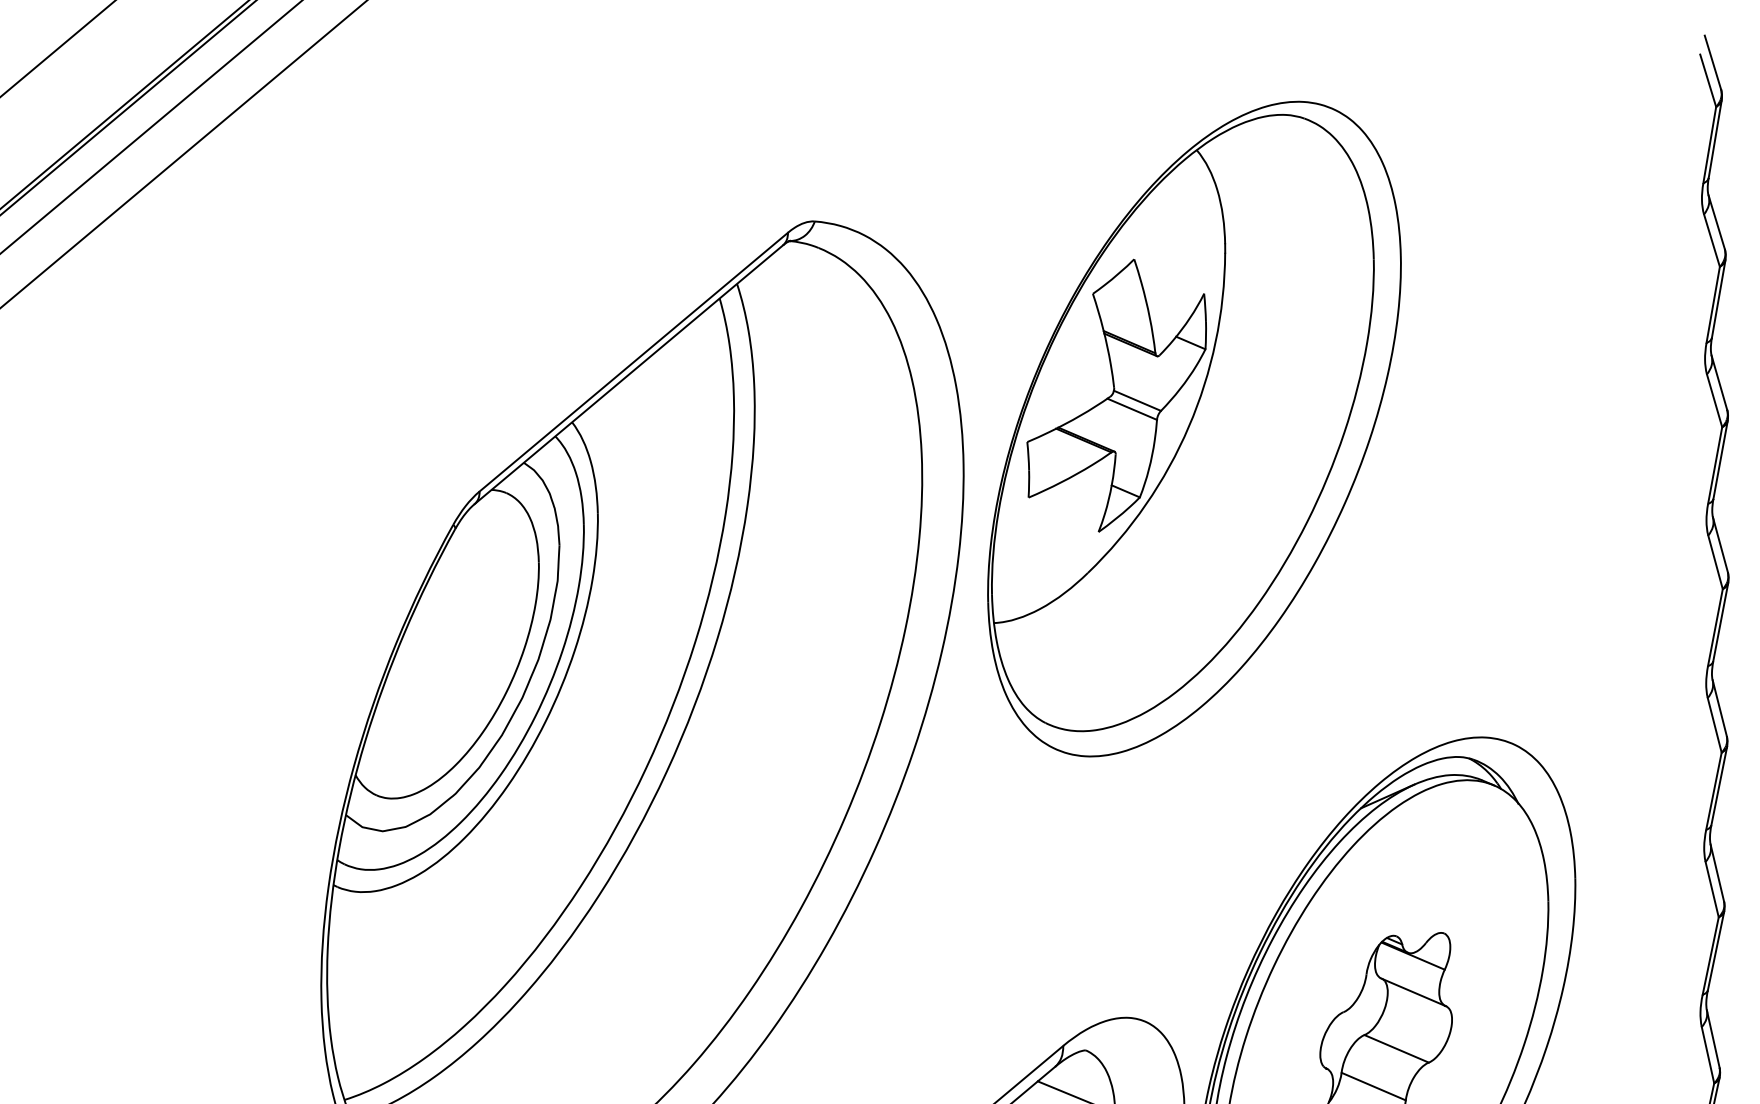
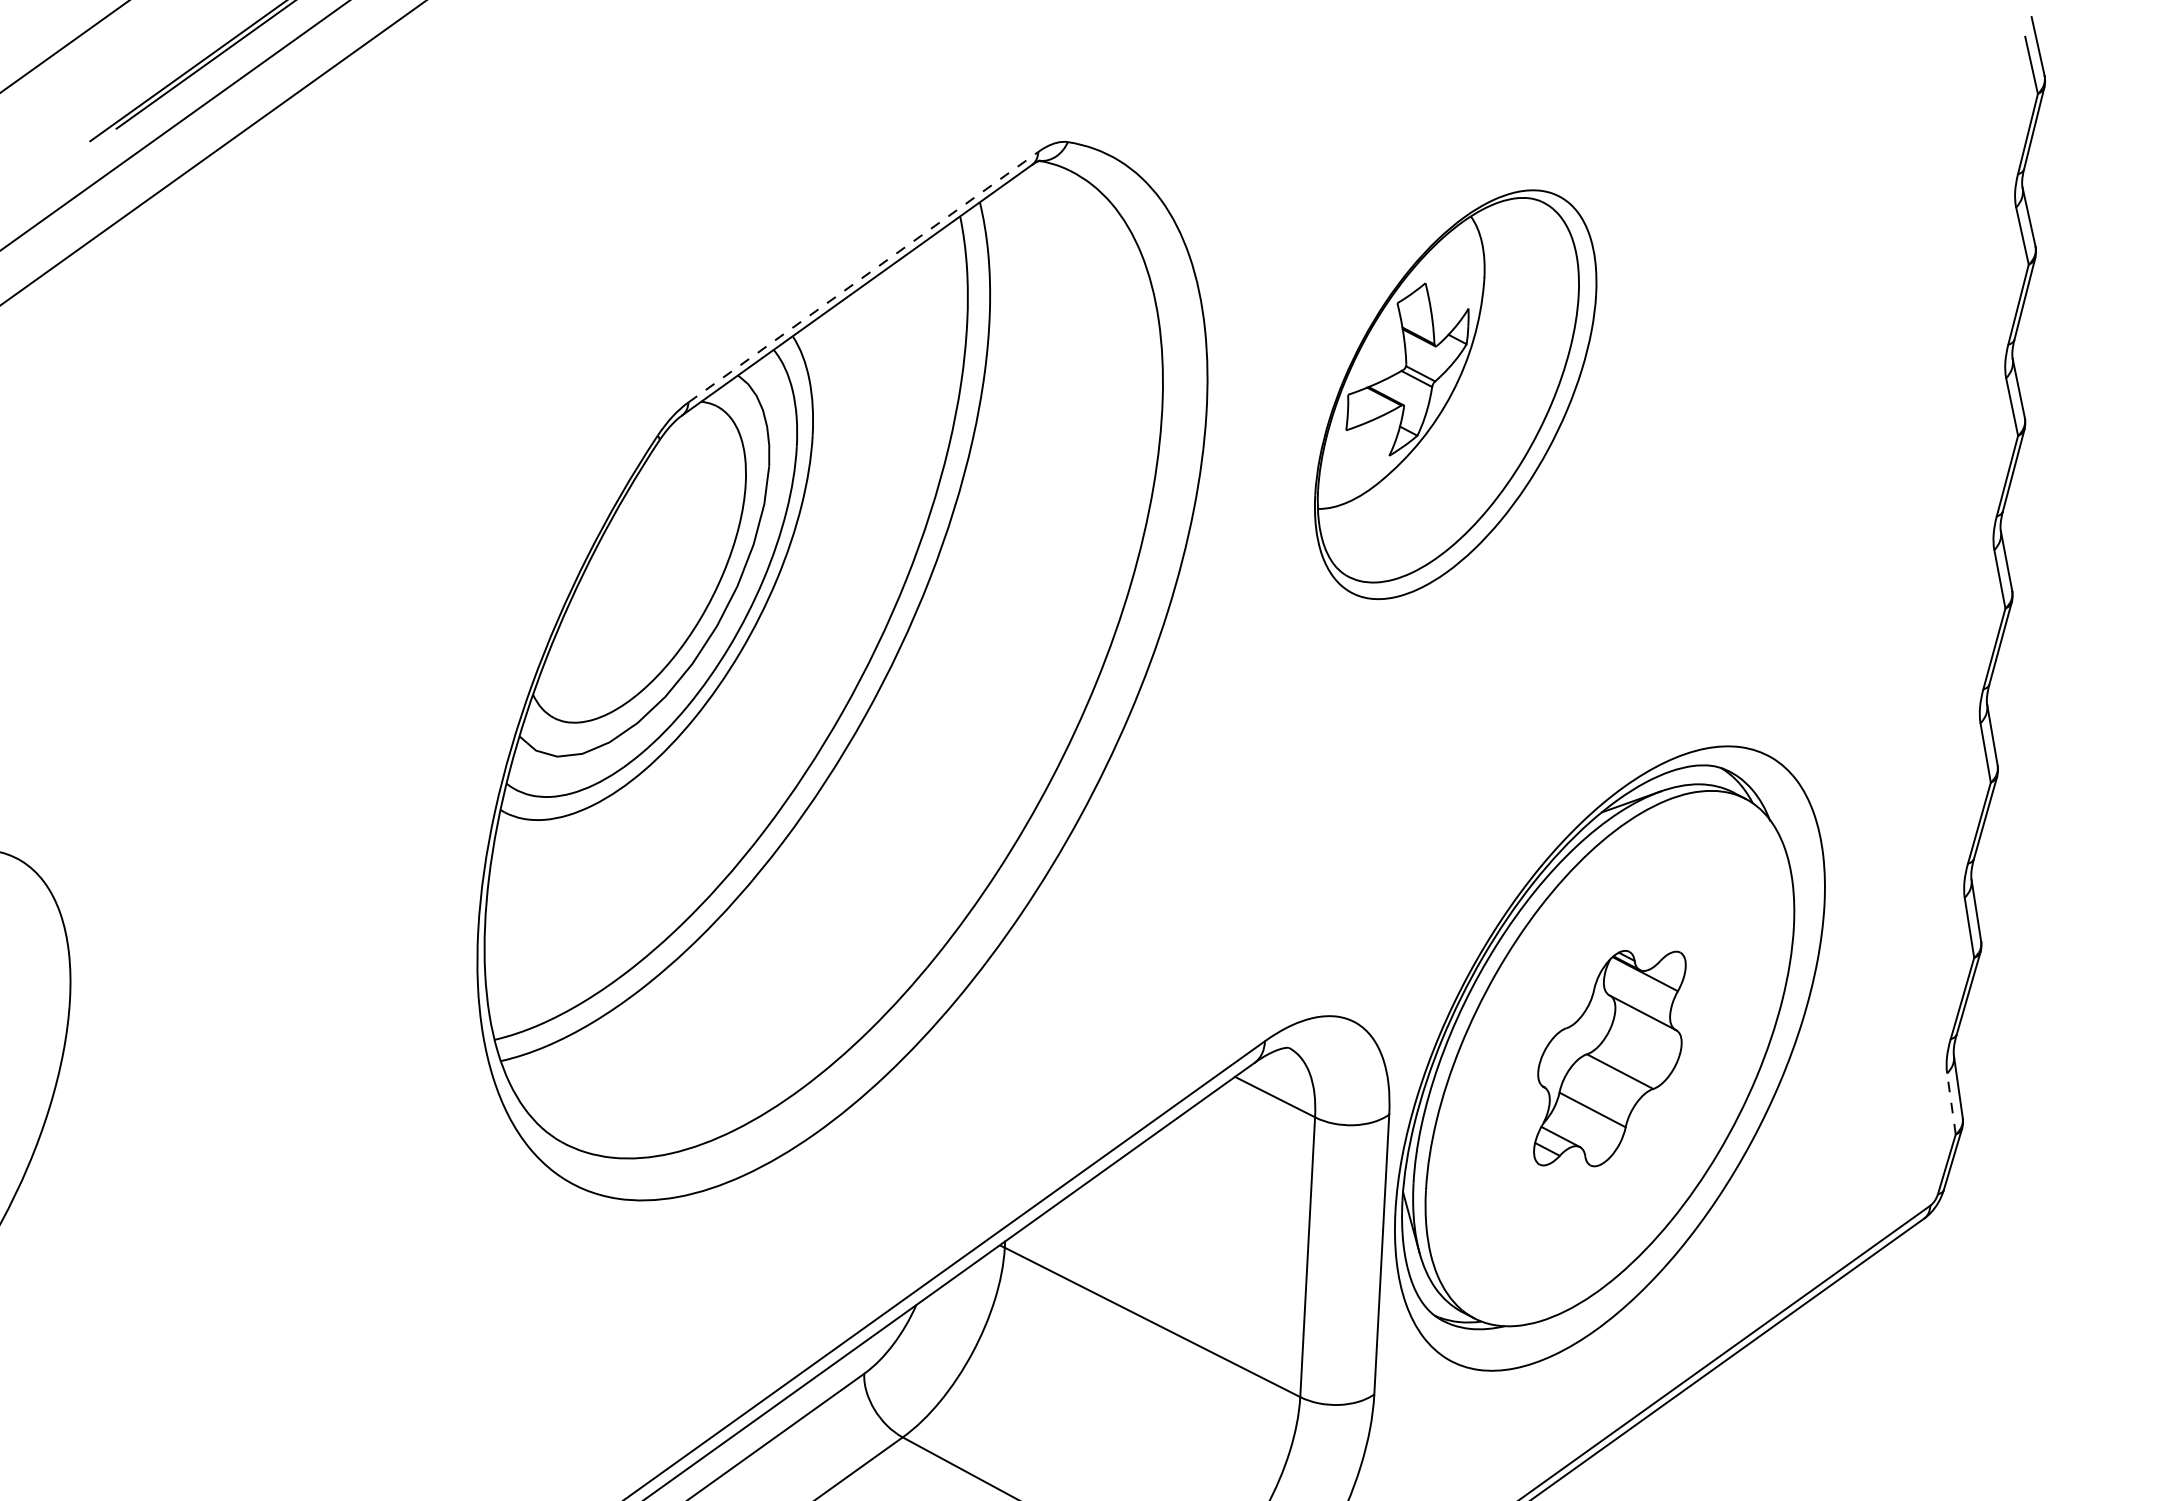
line: (633, 361) -> (863, 276), solid -> dashed
part: (1194, 429) -> (1455, 394), size x0.6
line: (1708, 1054) -> (1951, 1103), solid -> dashed

